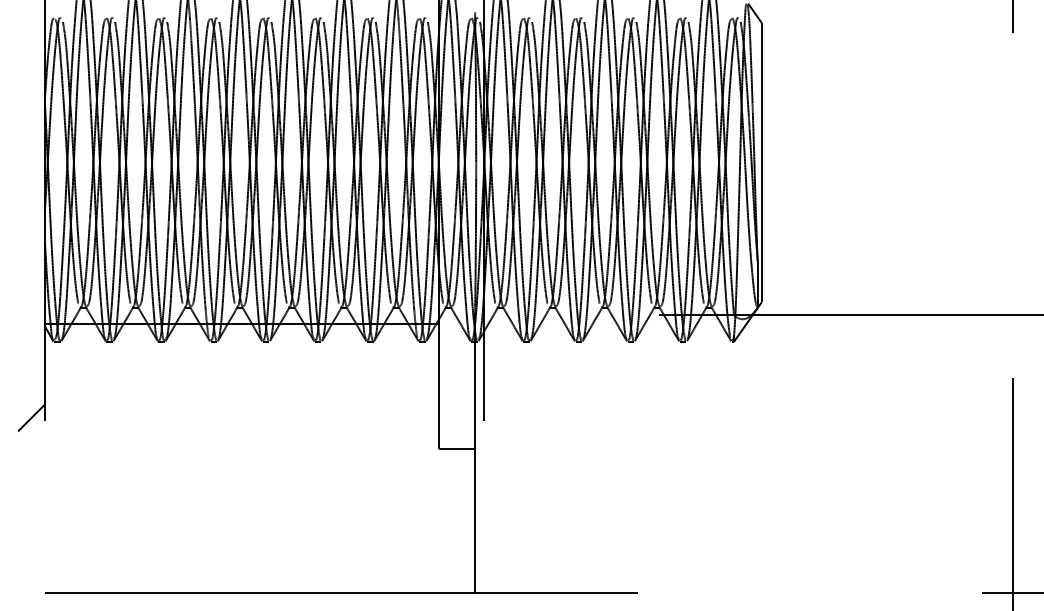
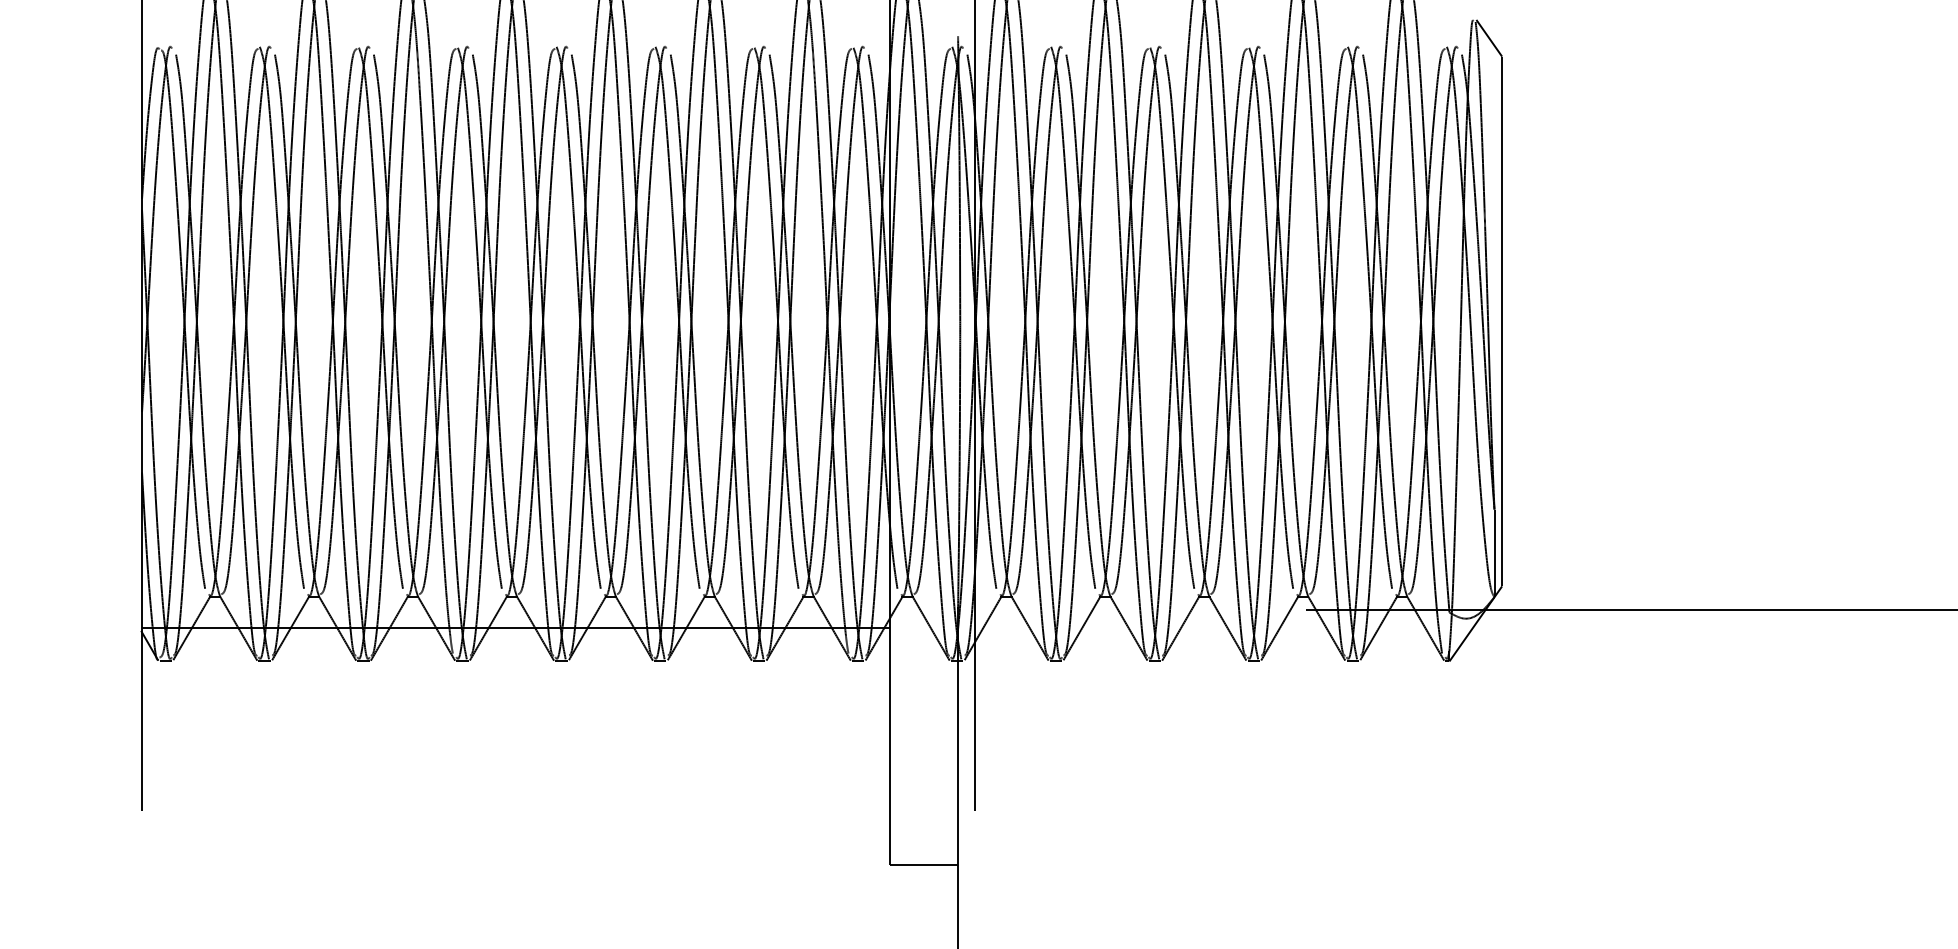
line: (31, 417) -> (116, 805), removed

